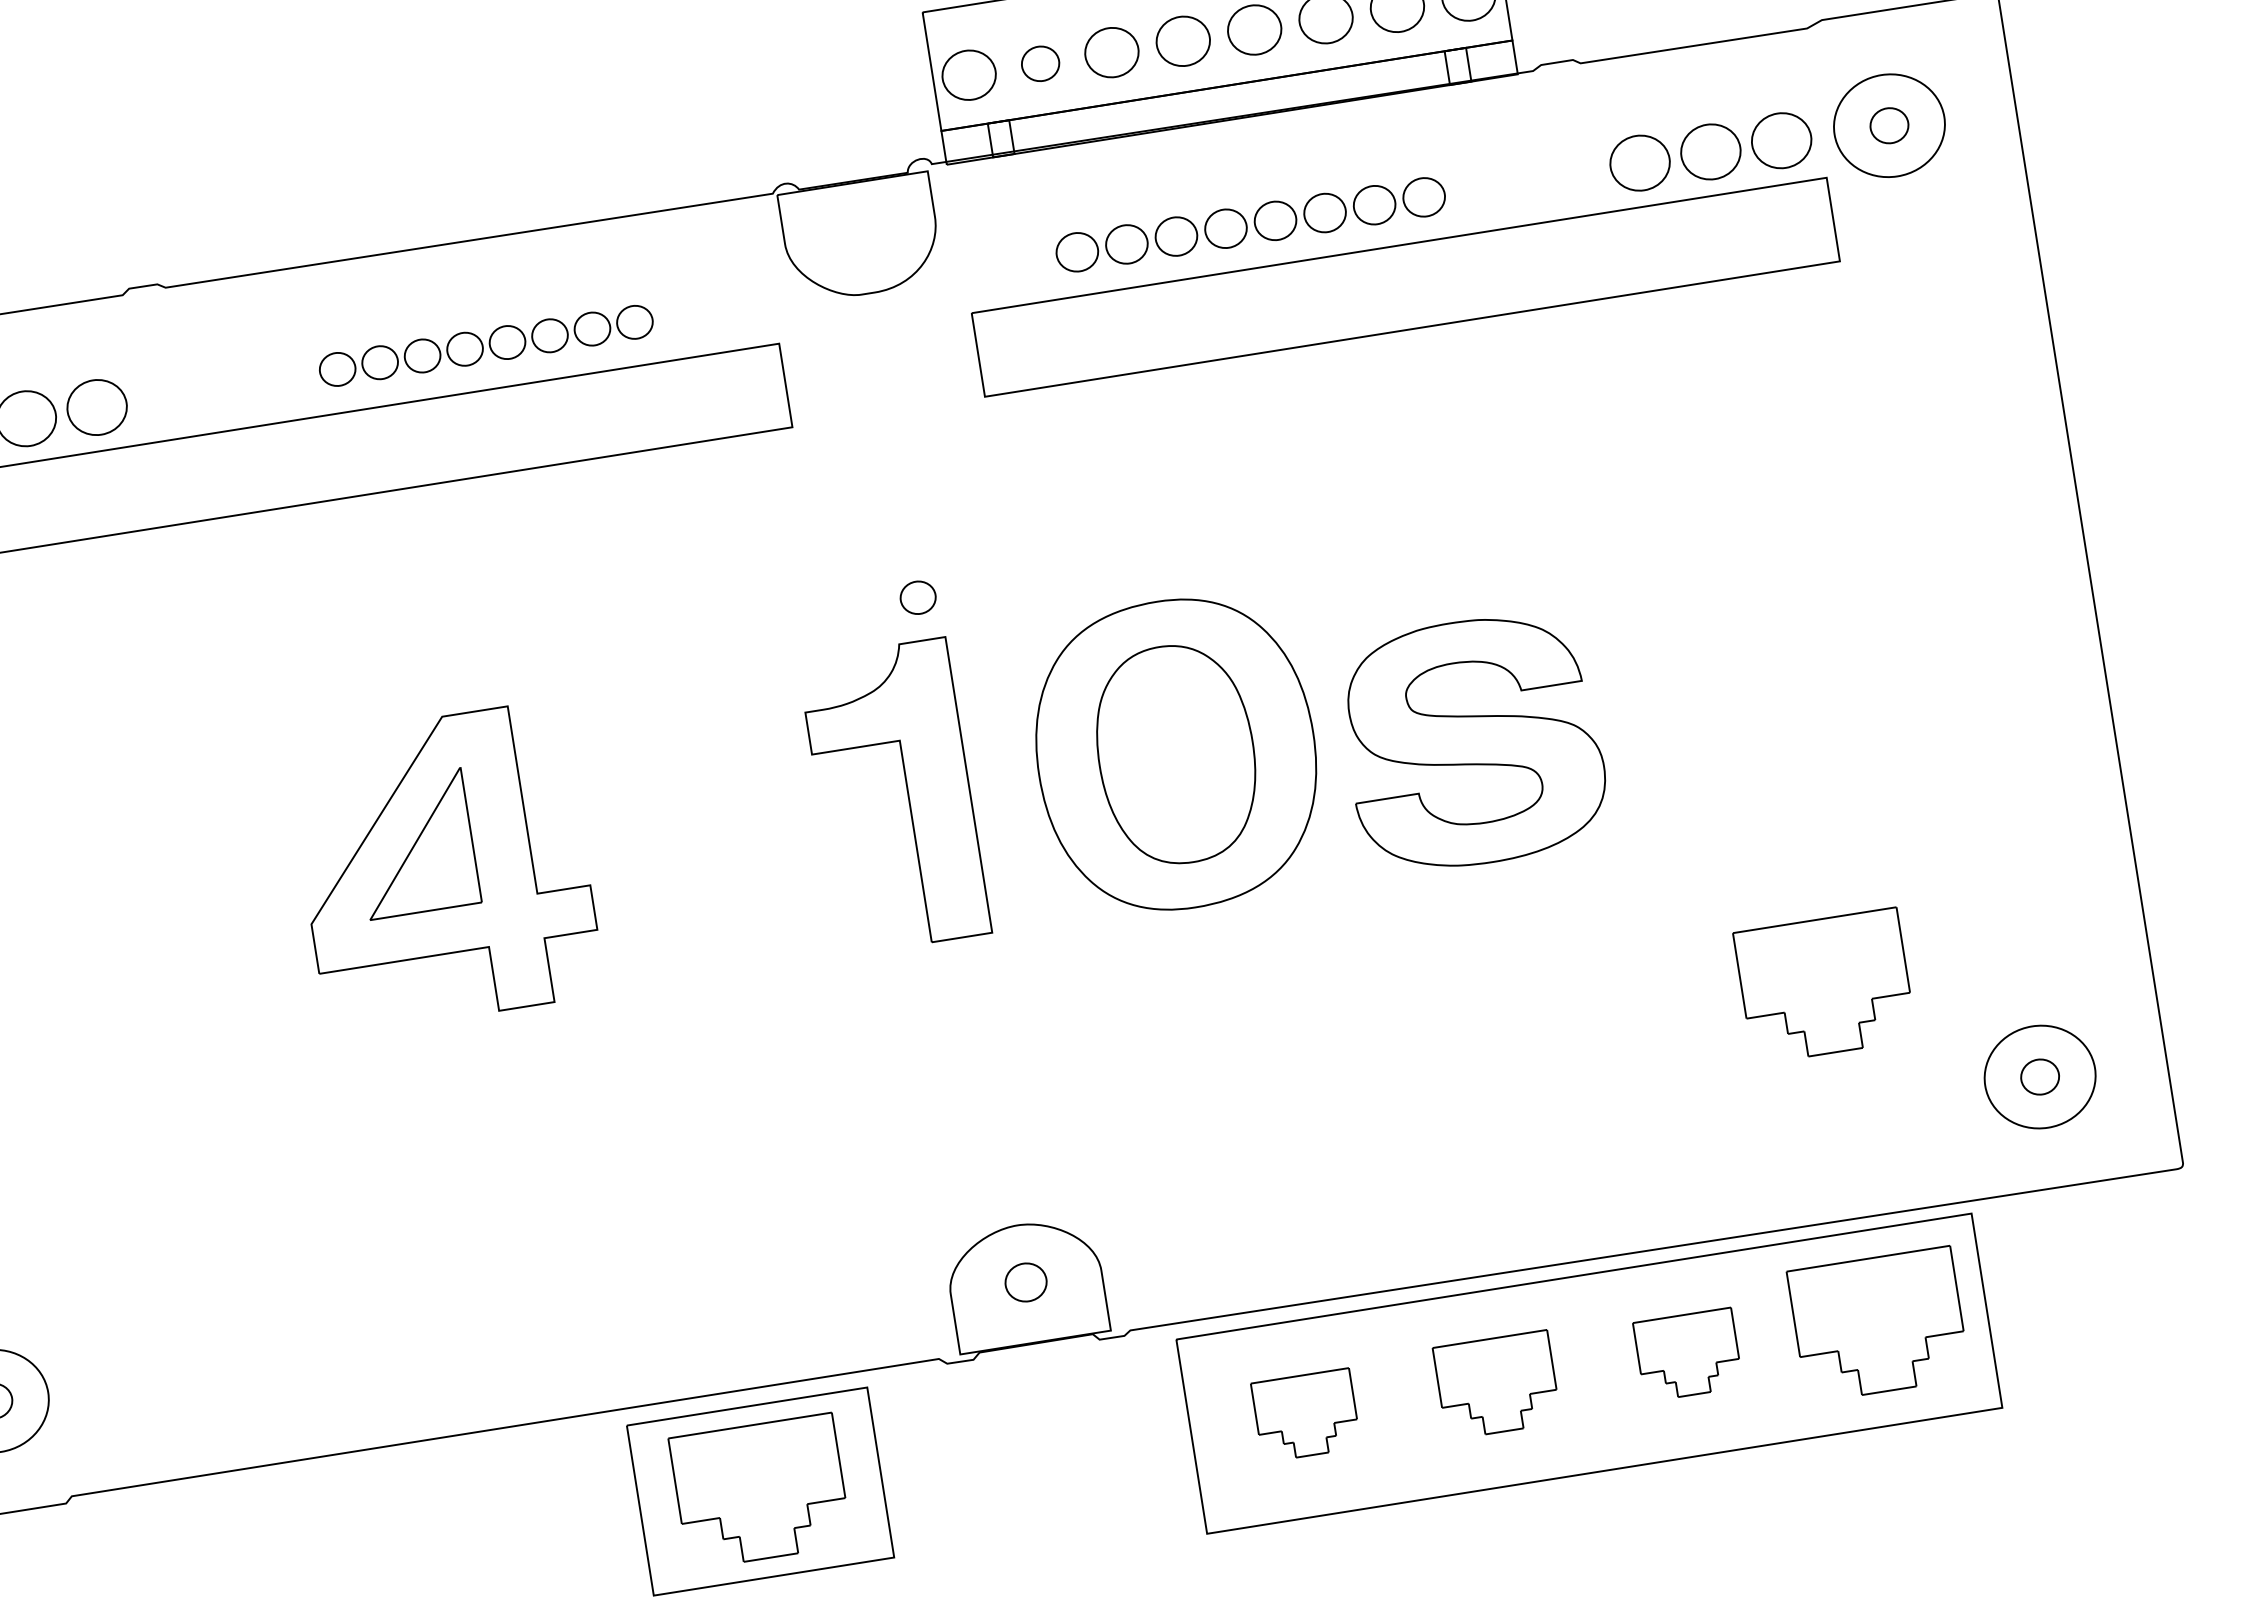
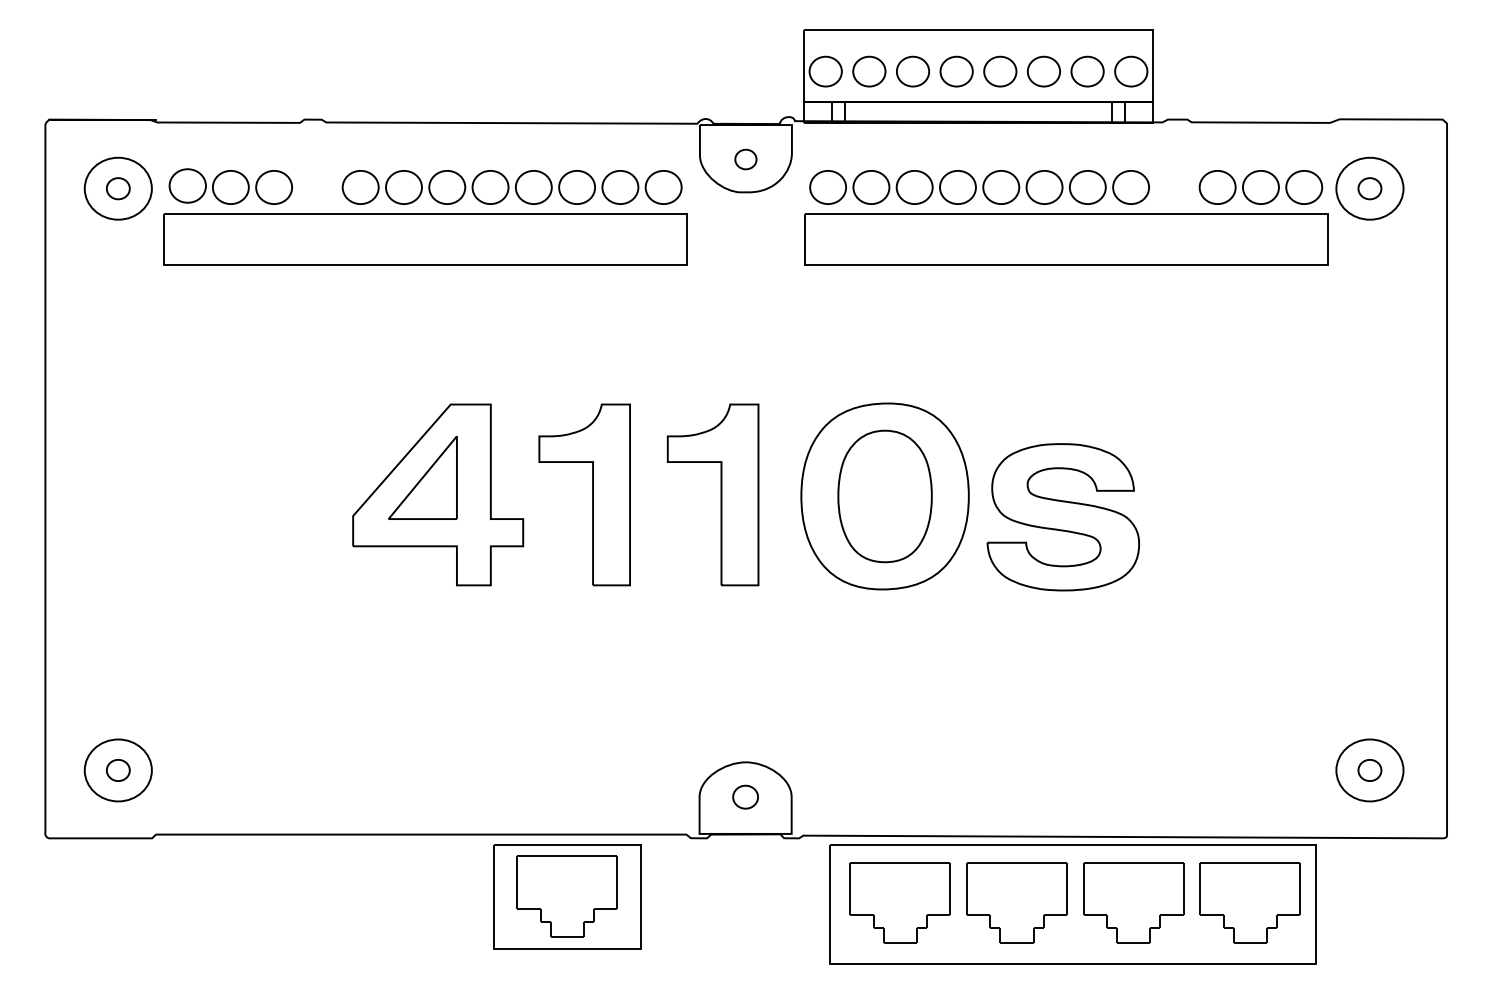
part: (1040, 63) -> (869, 71), size x1.43
part: (1250, 224) -> (979, 187), size x1.43
part: (485, 346) -> (511, 187), size x1.67
part: (917, 597) -> (745, 159), moved
part: (697, 827) -> (592, 494), added
part: (1823, 985) -> (1249, 695), removed
part: (1687, 1354) -> (1133, 902), size x1.67
part: (1496, 1384) -> (1016, 902), size x1.43
part: (1305, 1414) -> (899, 902), size x1.67

